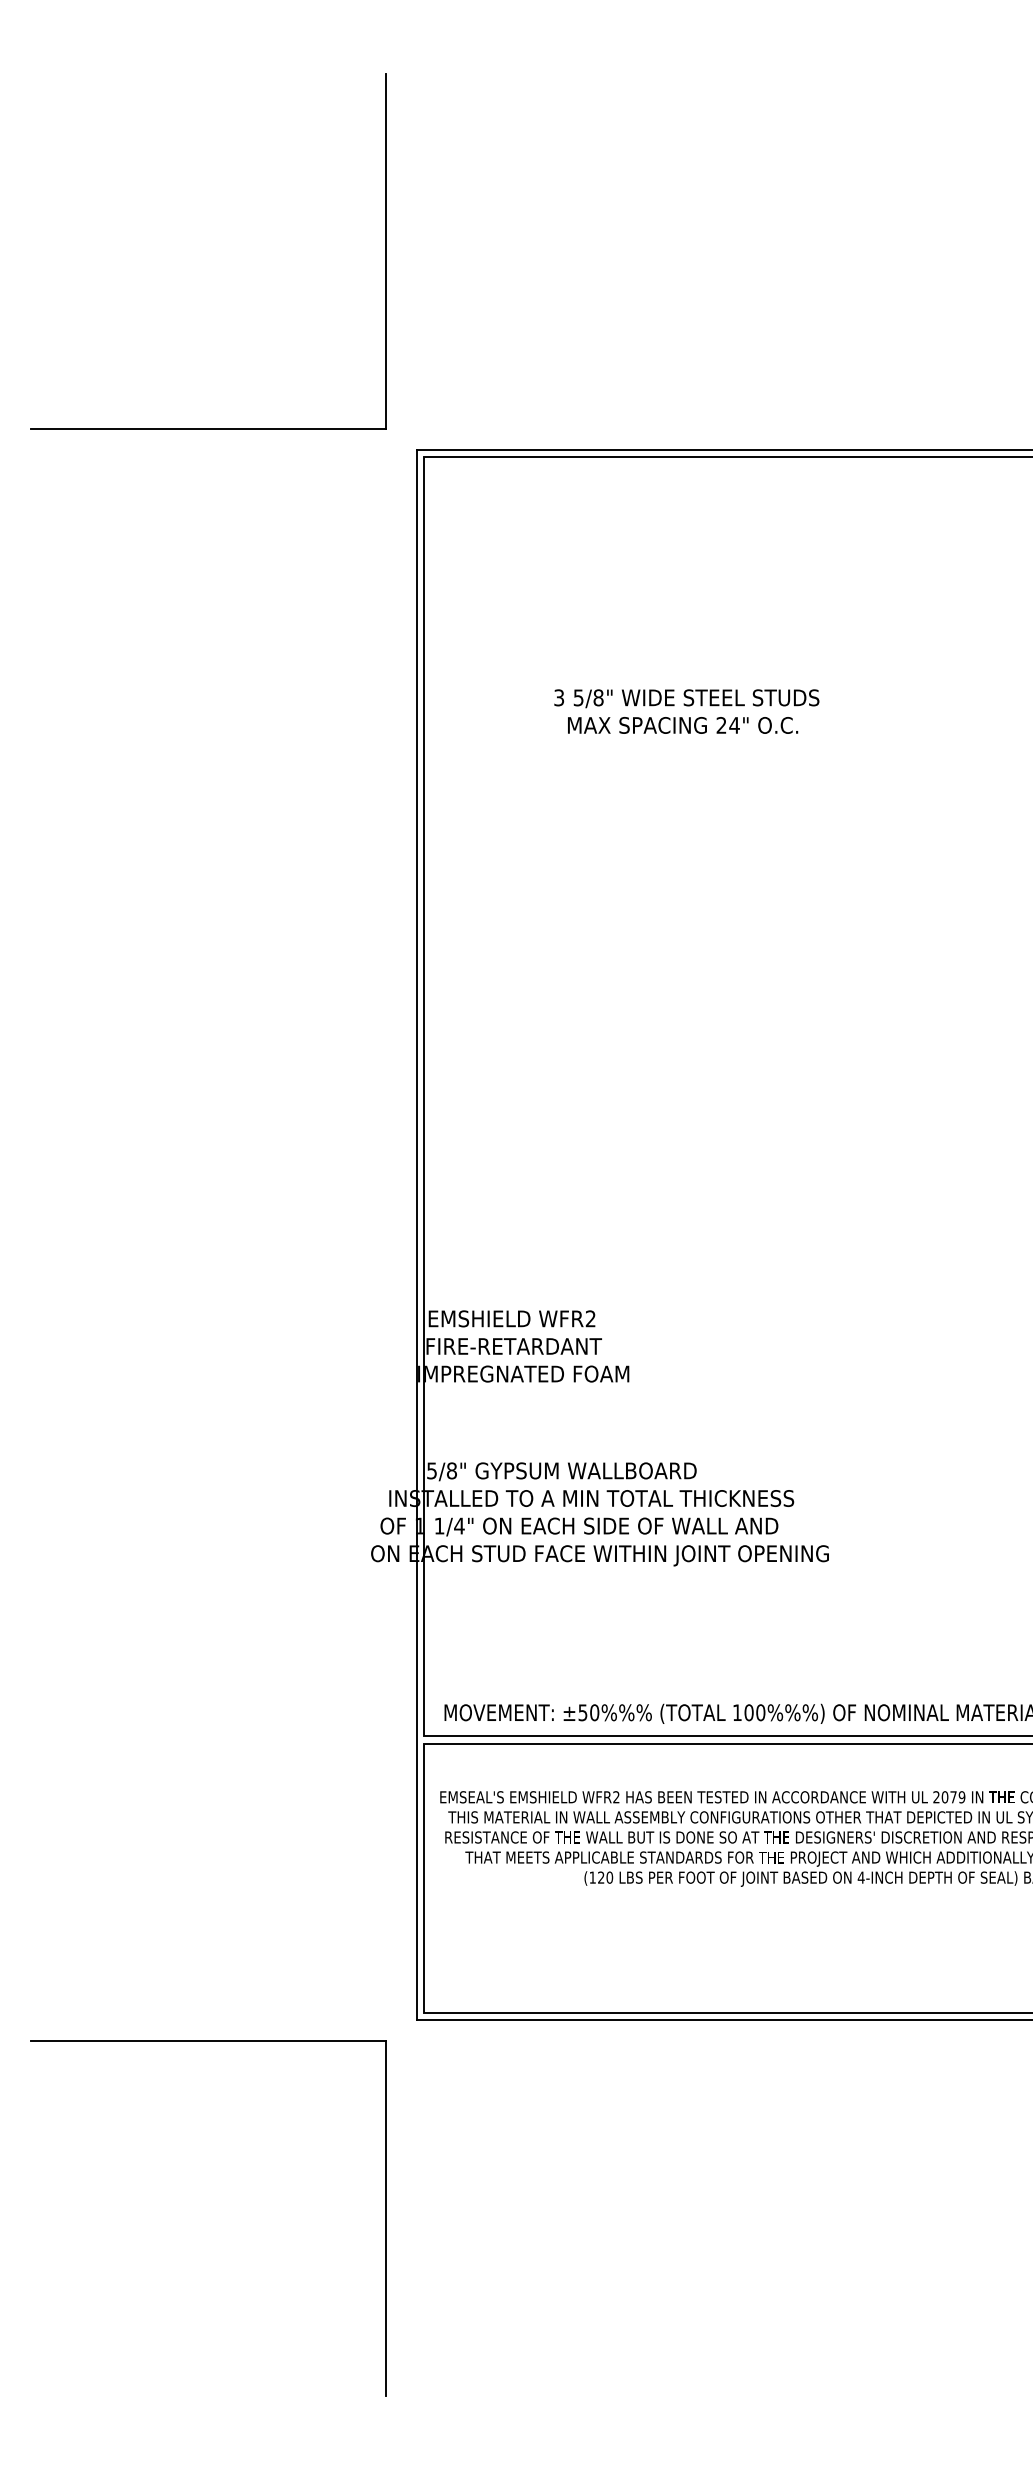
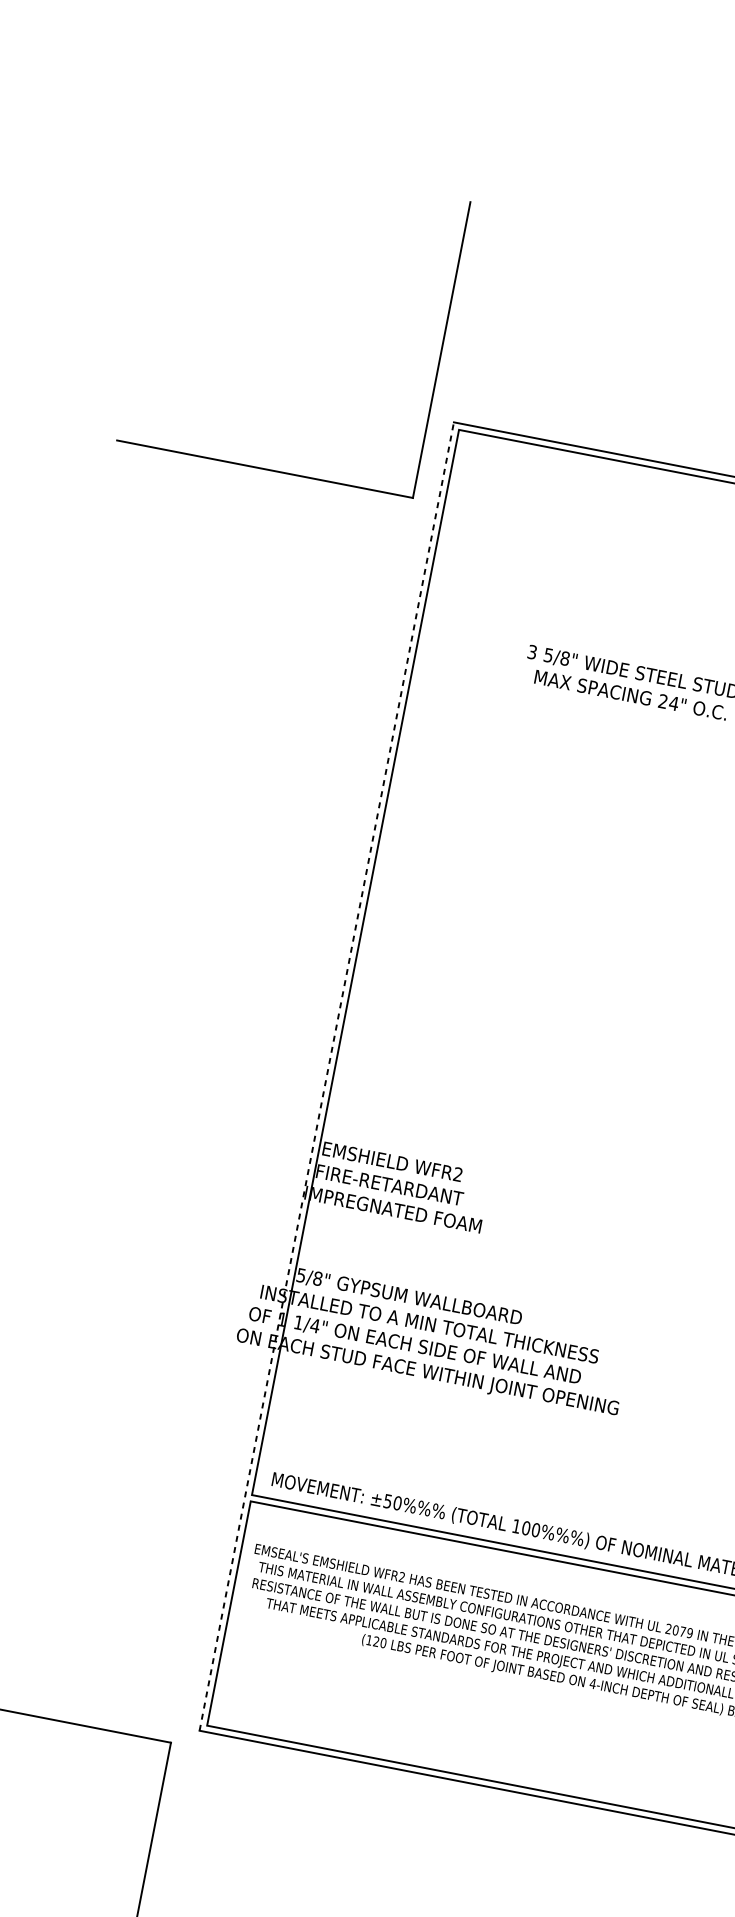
part: (385, 251) -> (441, 349), moved
line: (416, 1234) -> (326, 1076), solid -> dashed

